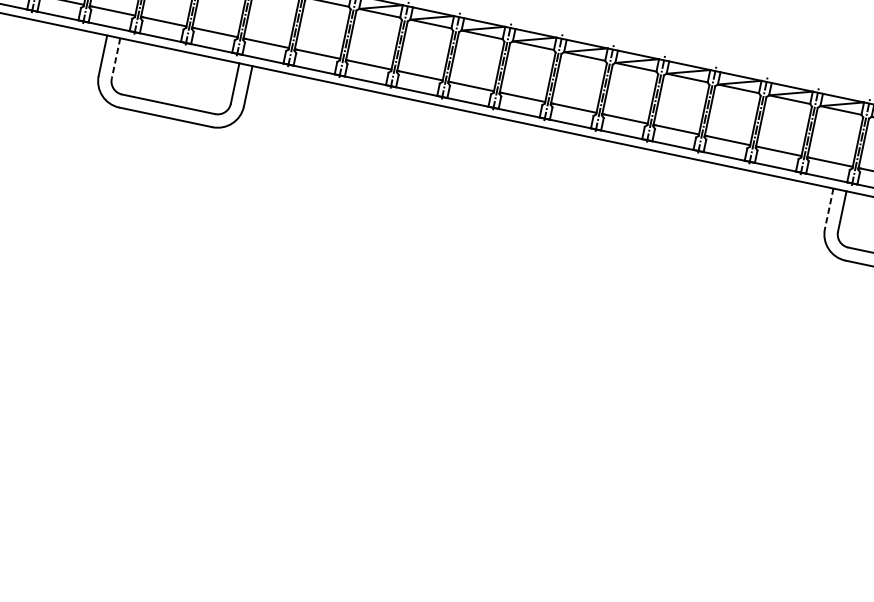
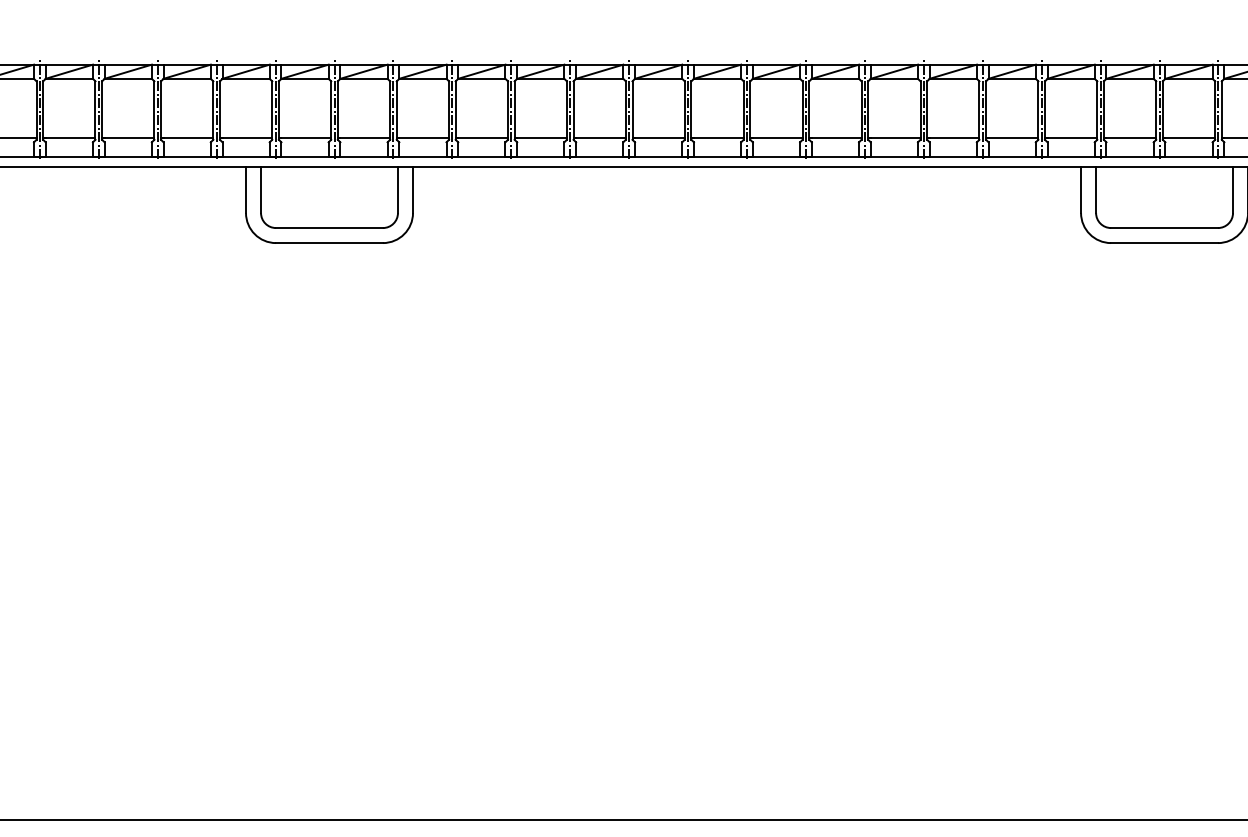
line: (116, 59) -> (261, 190), dashed -> solid
line: (829, 209) -> (1081, 190), dashed -> solid

